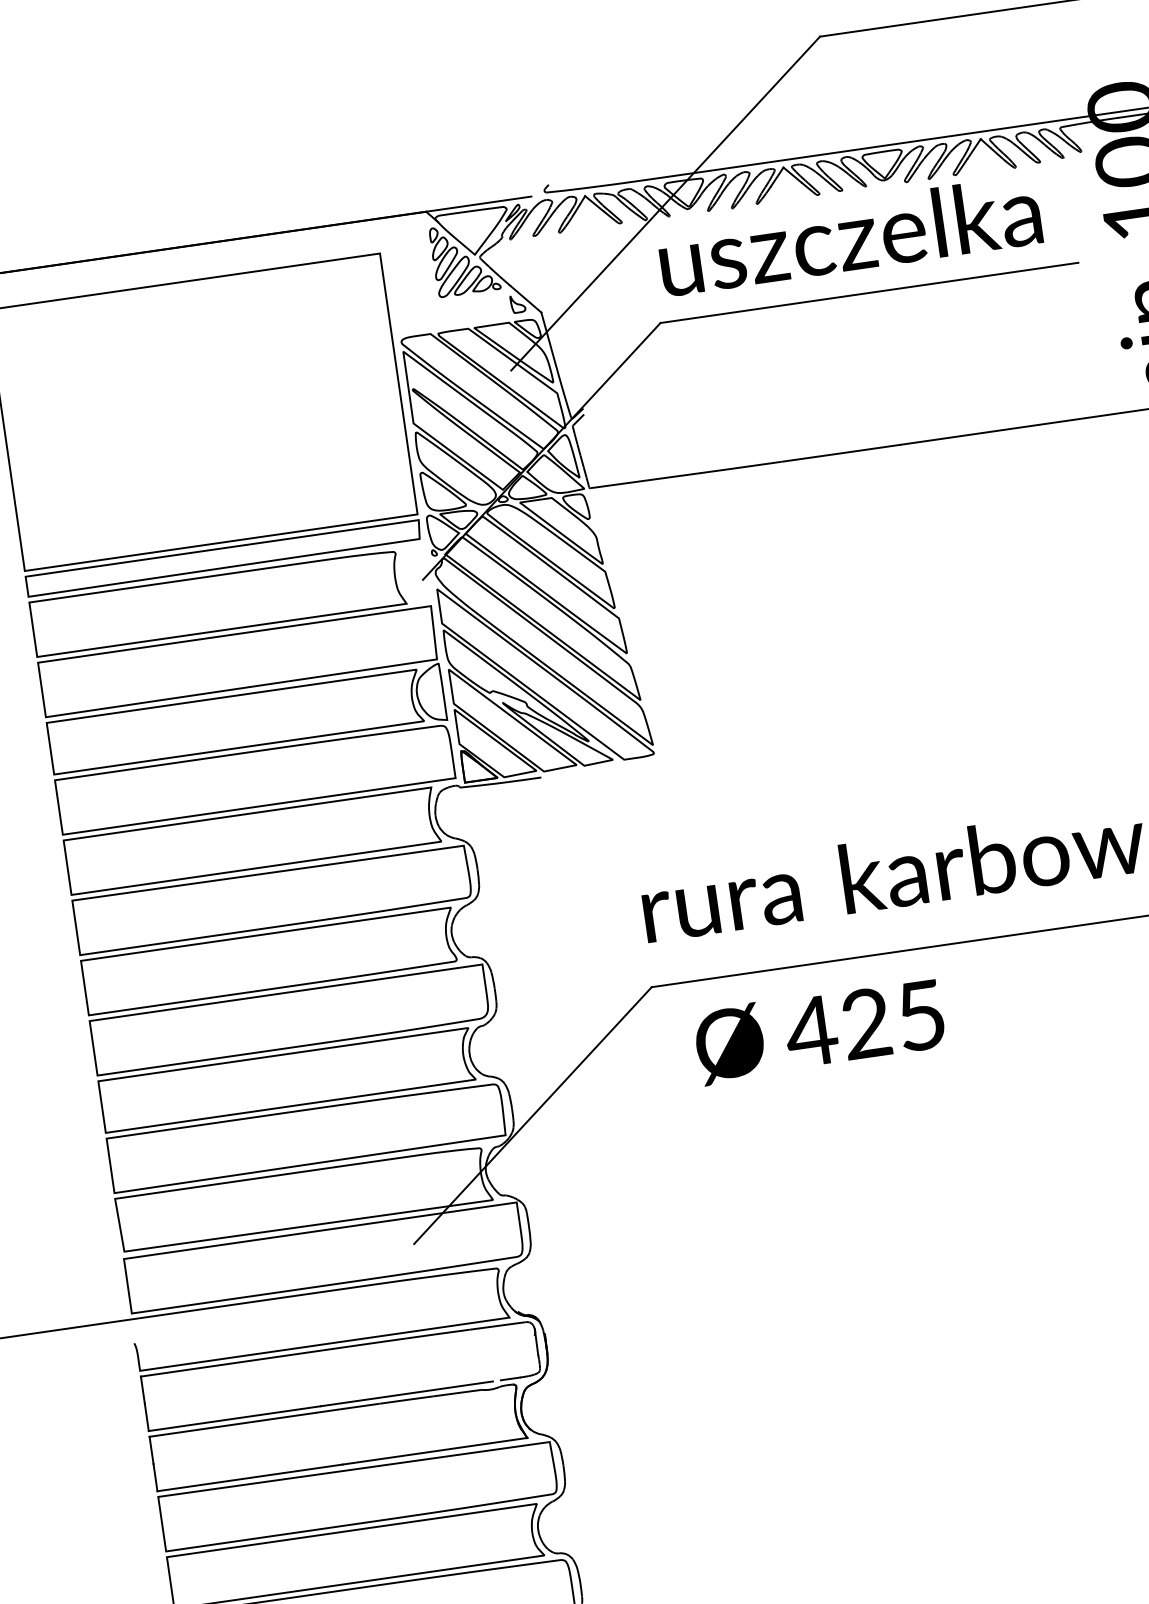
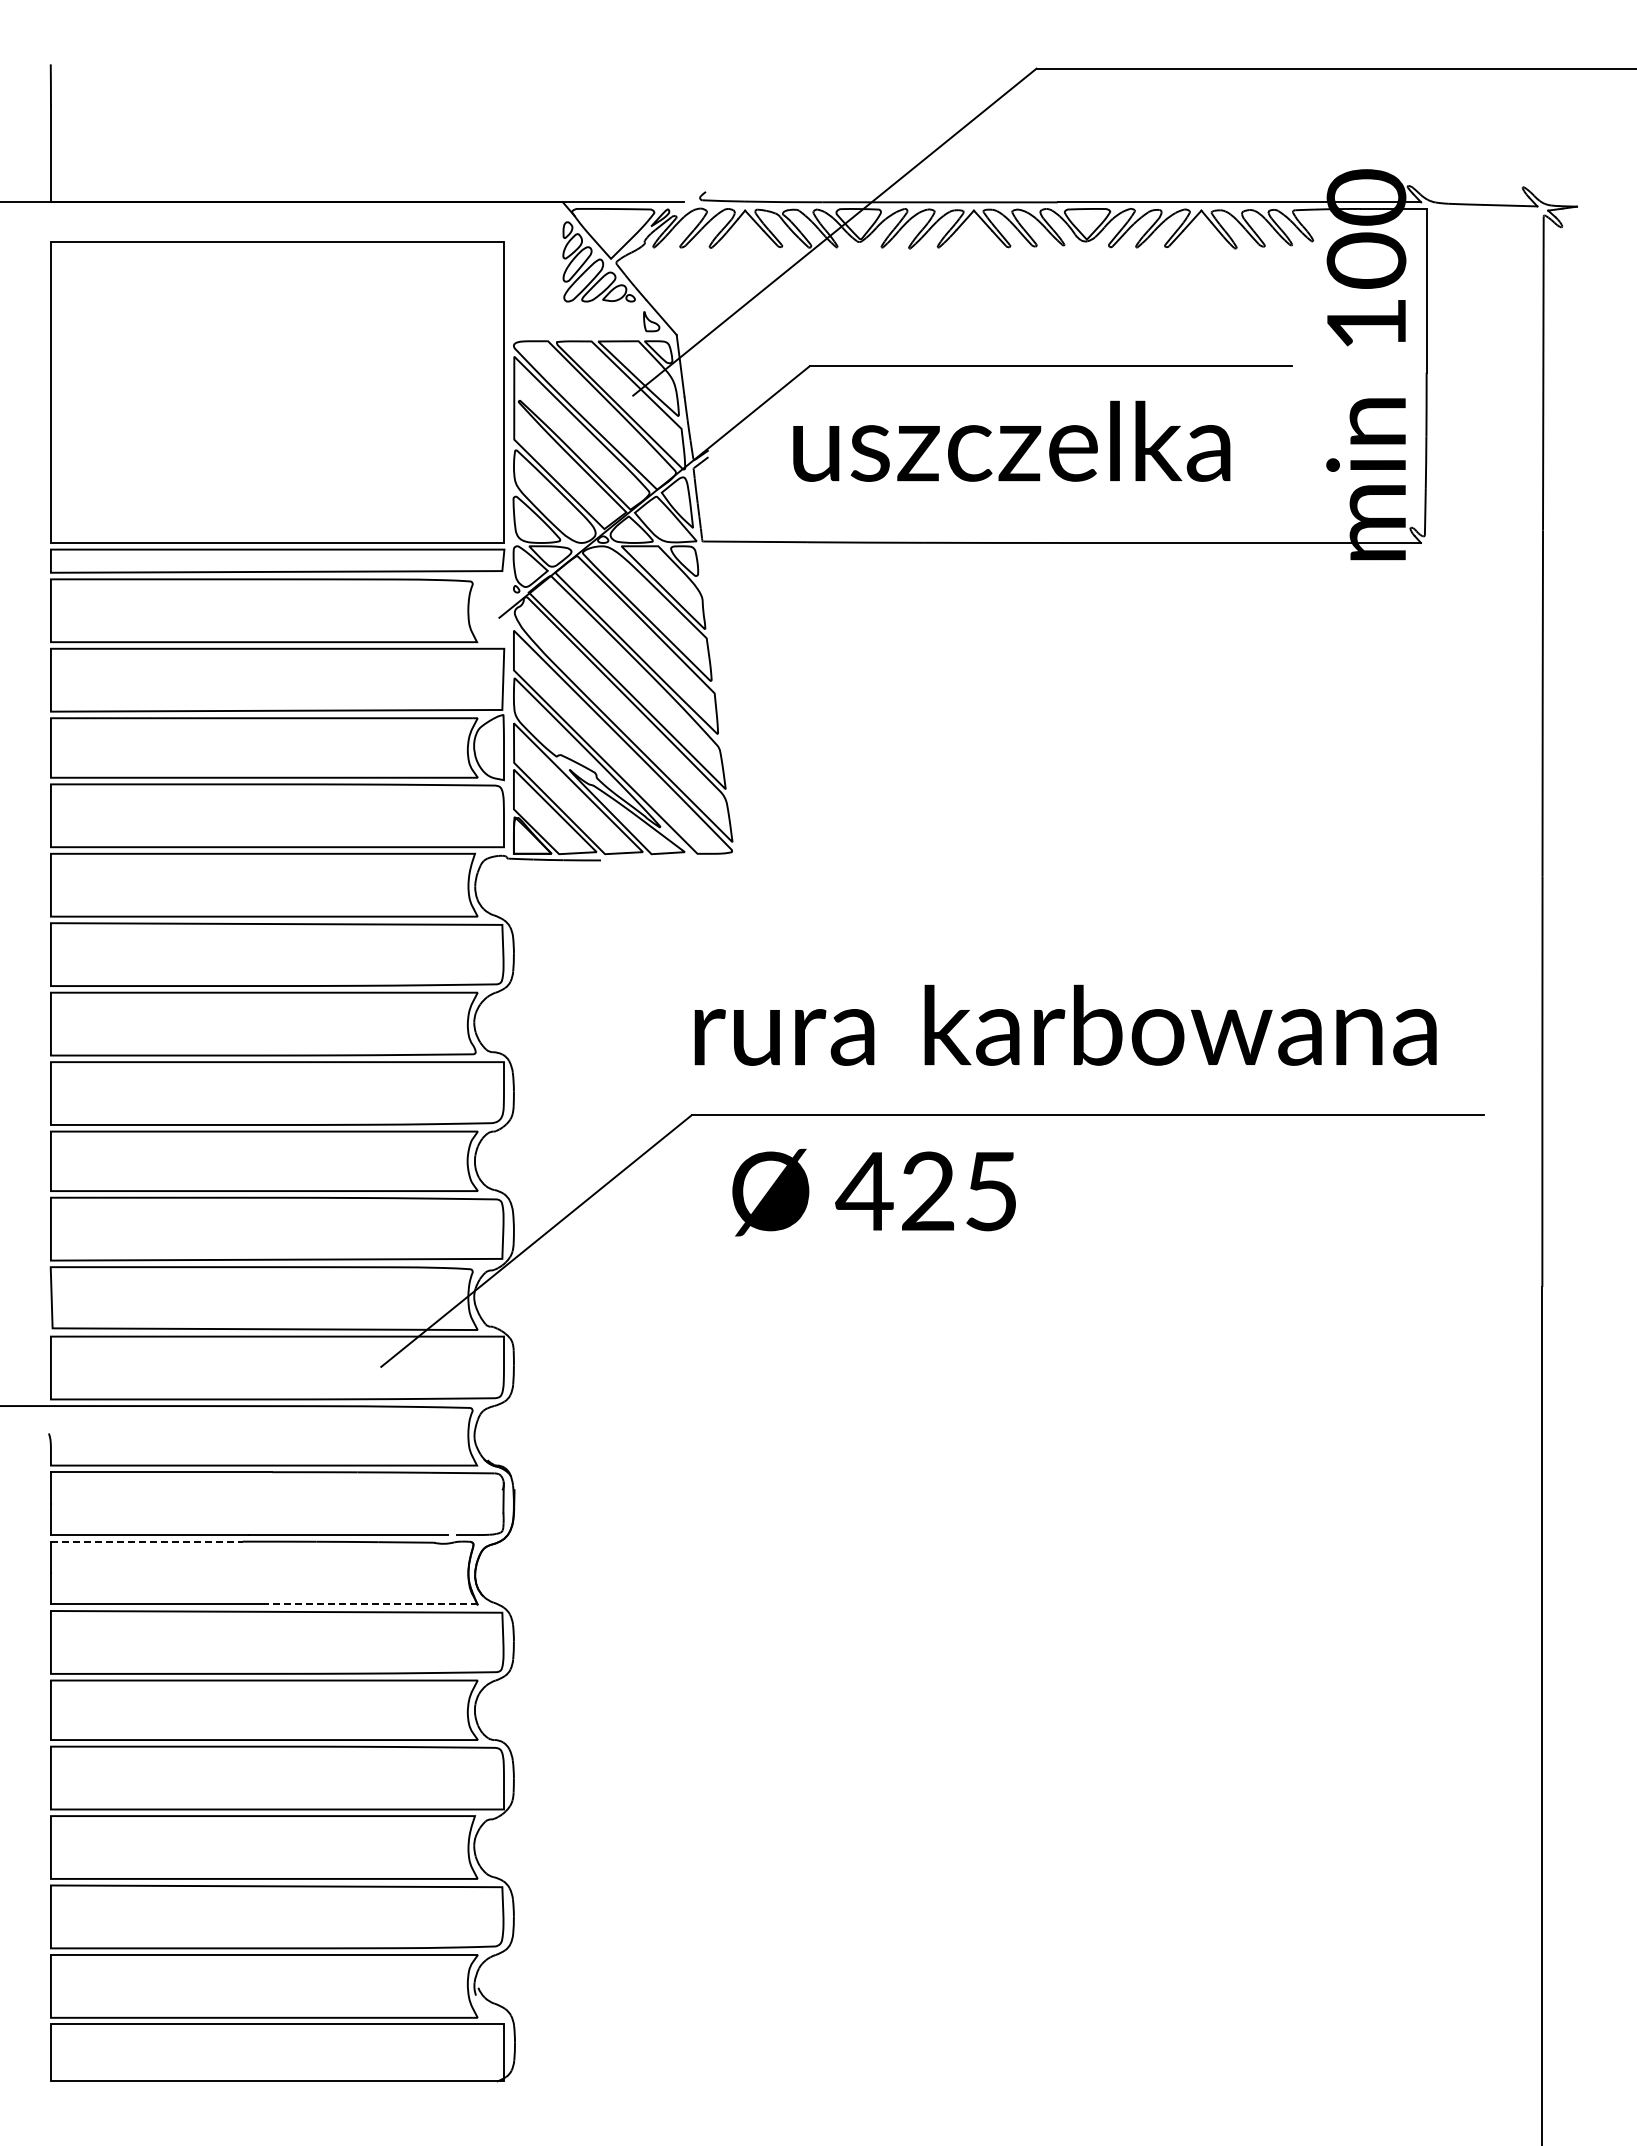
text: (849, 234) -> (1011, 440), moved
line: (232, 1424) -> (146, 1541), solid -> dashed
line: (435, 1451) -> (371, 1604), solid -> dashed

